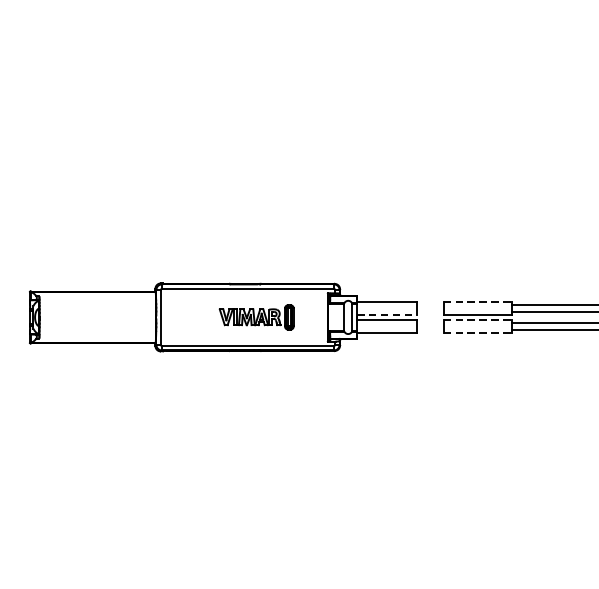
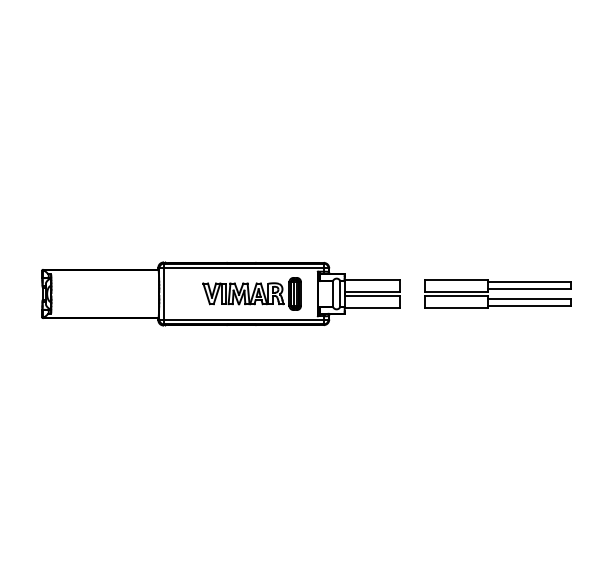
line: (477, 301) -> (456, 279), dashed -> solid
line: (386, 314) -> (372, 291), dashed -> solid
part: (256, 316) -> (251, 293), size x1.43
line: (477, 320) -> (456, 296), dashed -> solid
line: (477, 333) -> (456, 308), dashed -> solid

